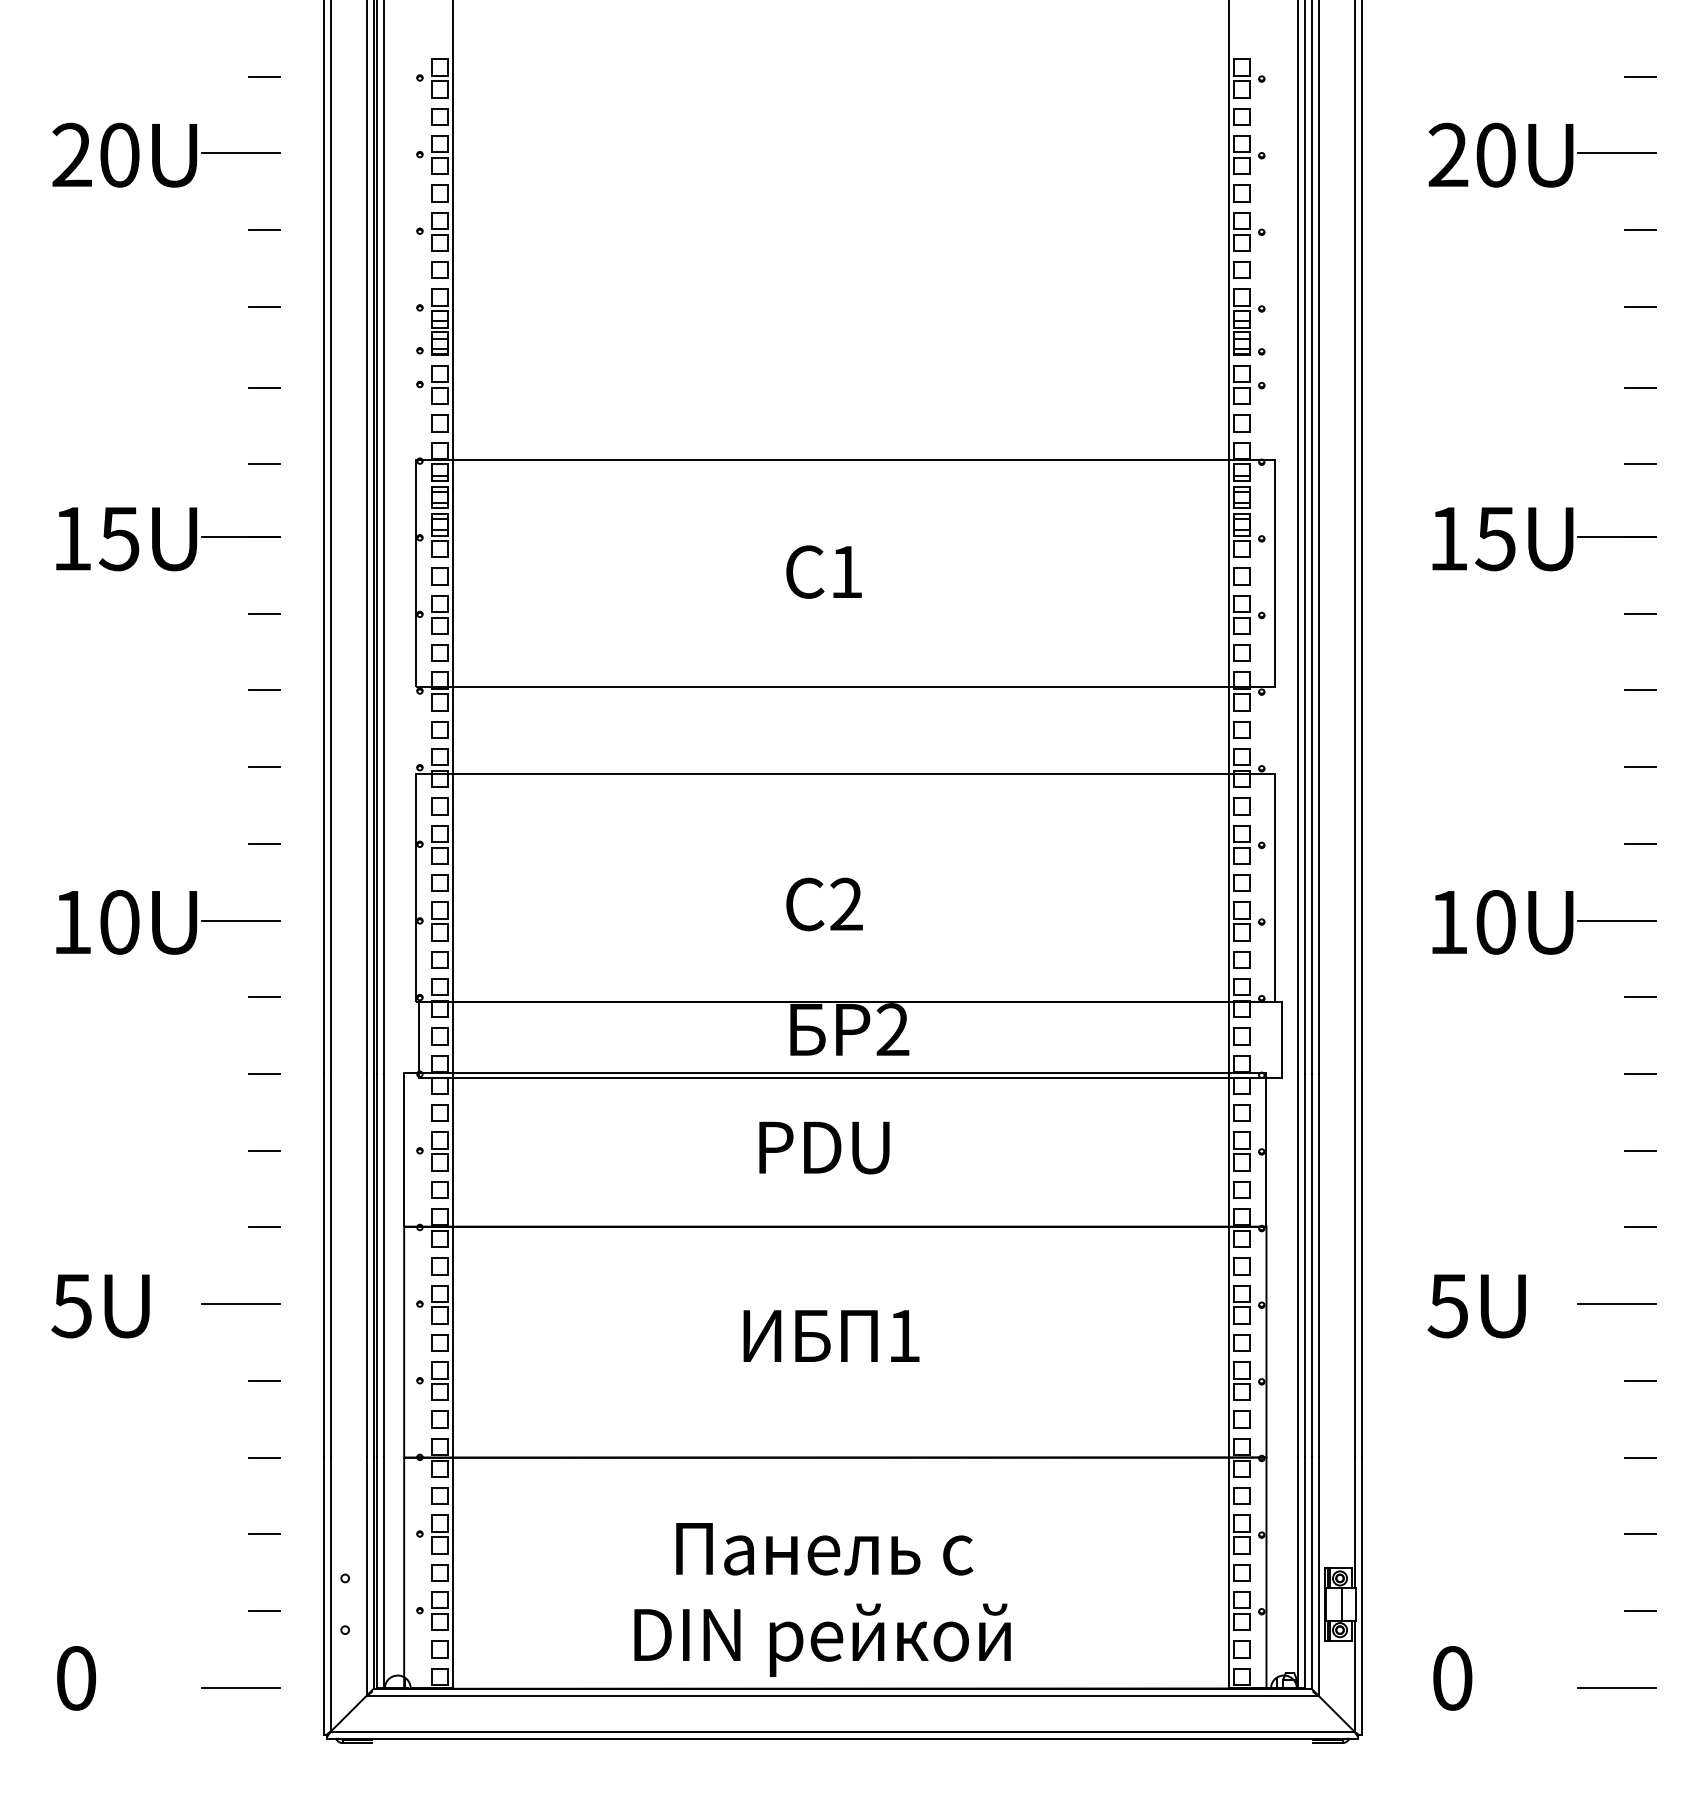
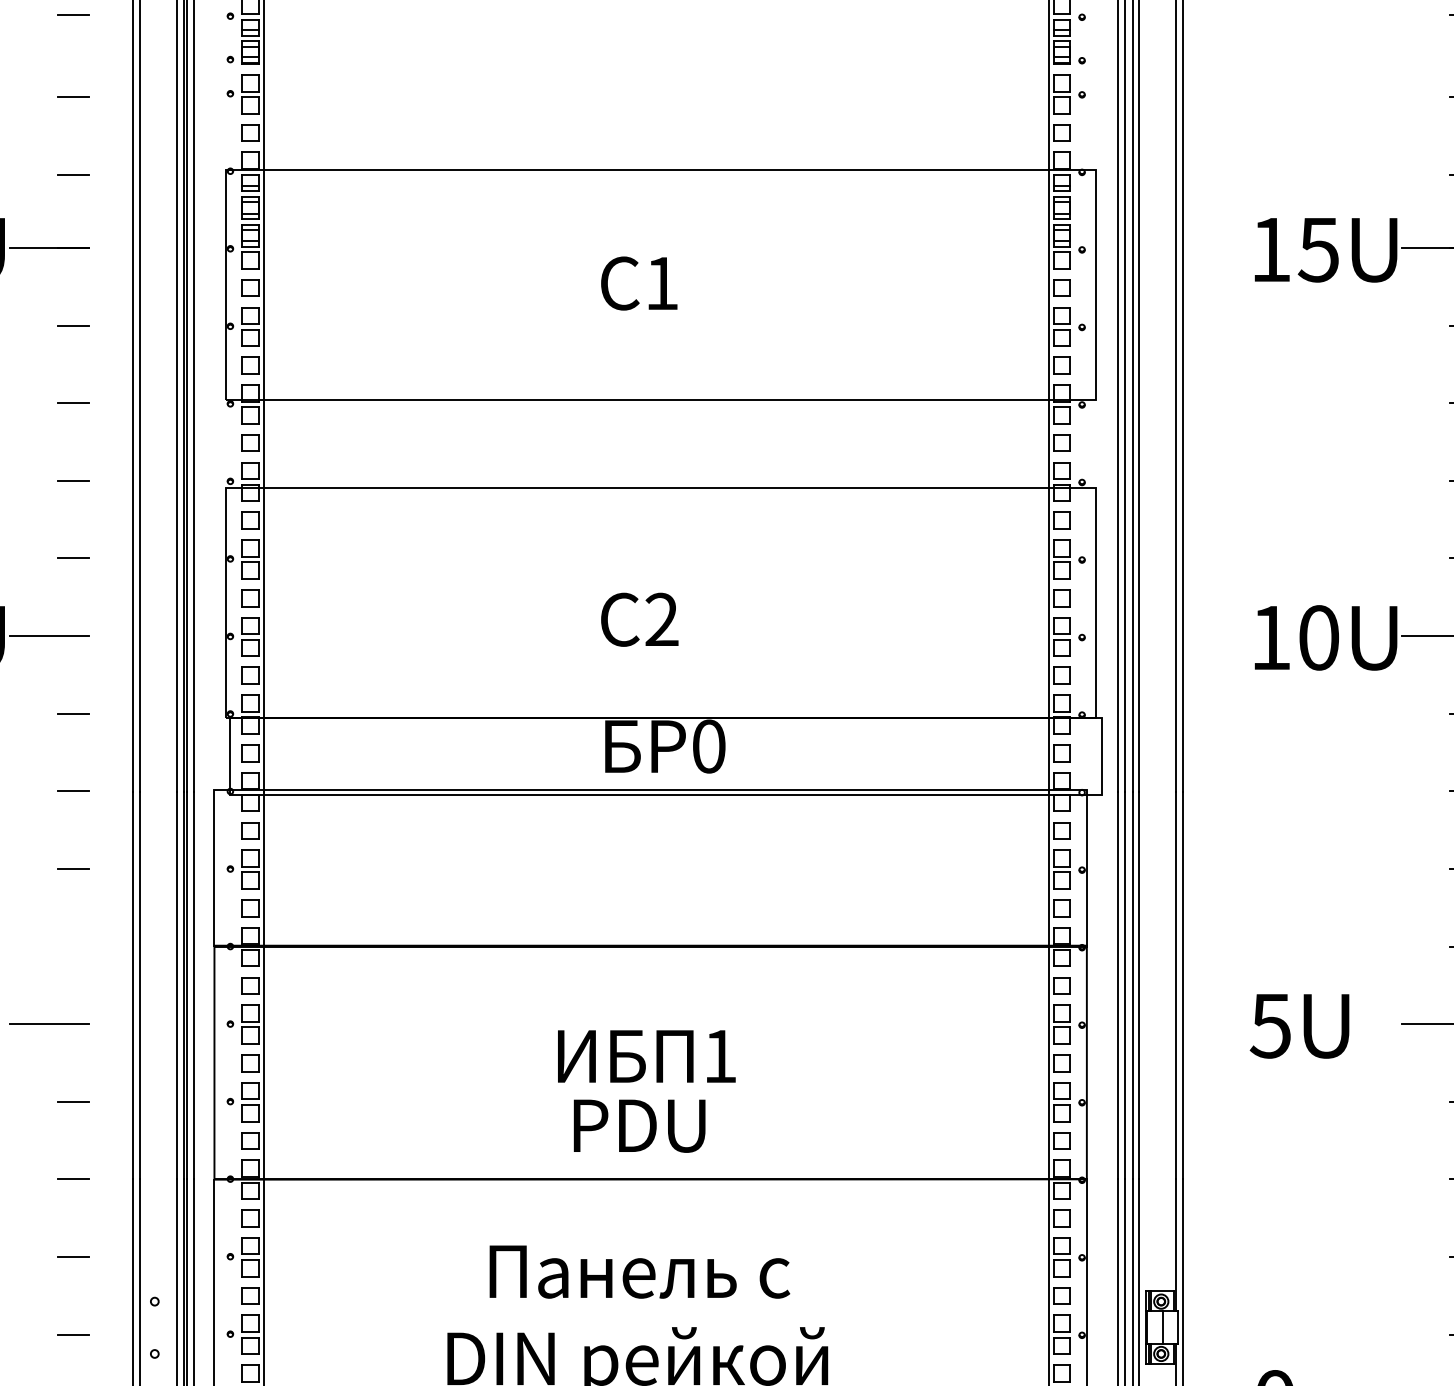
text: (892, 1029) -> (708, 746), 2 -> 0
text: (824, 1147) -> (639, 1125), moved
line: (264, 1227) -> (73, 946), removed

